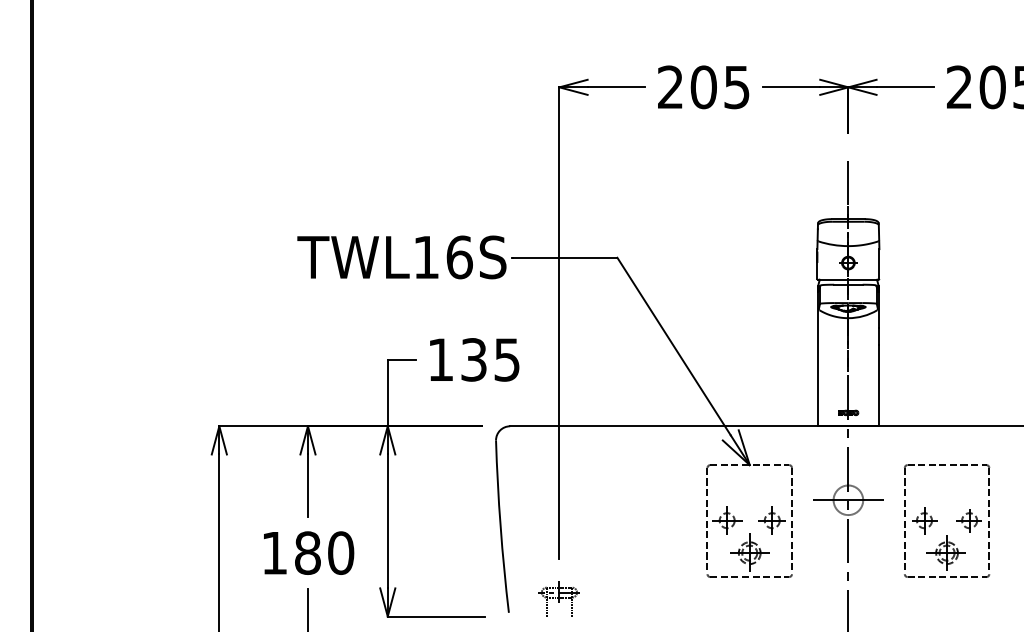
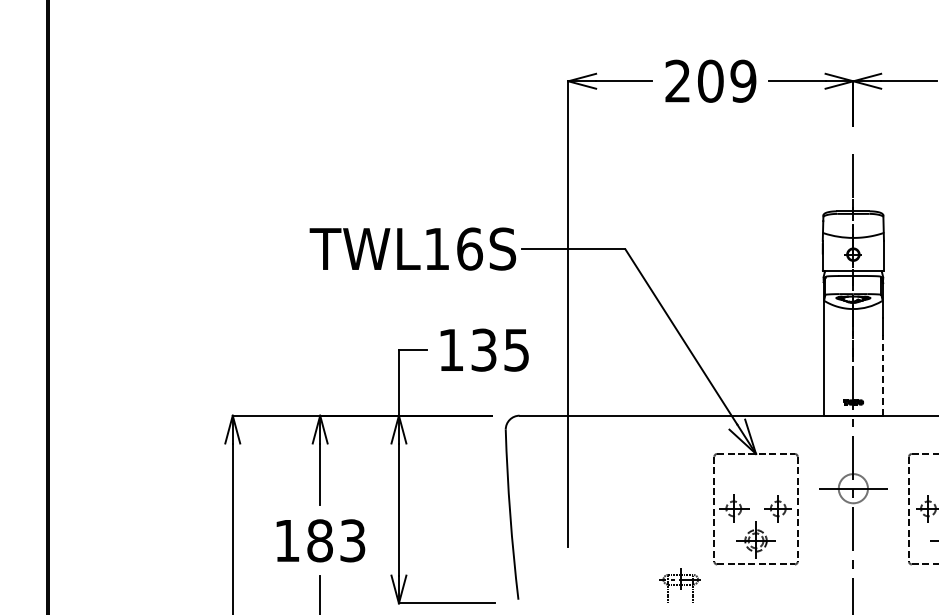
text: (736, 86) -> (742, 80), 205 -> 209
line: (878, 385) -> (883, 375), solid -> dashed
text: (341, 552) -> (353, 540), 180 -> 183
part: (558, 598) -> (679, 585), moved

